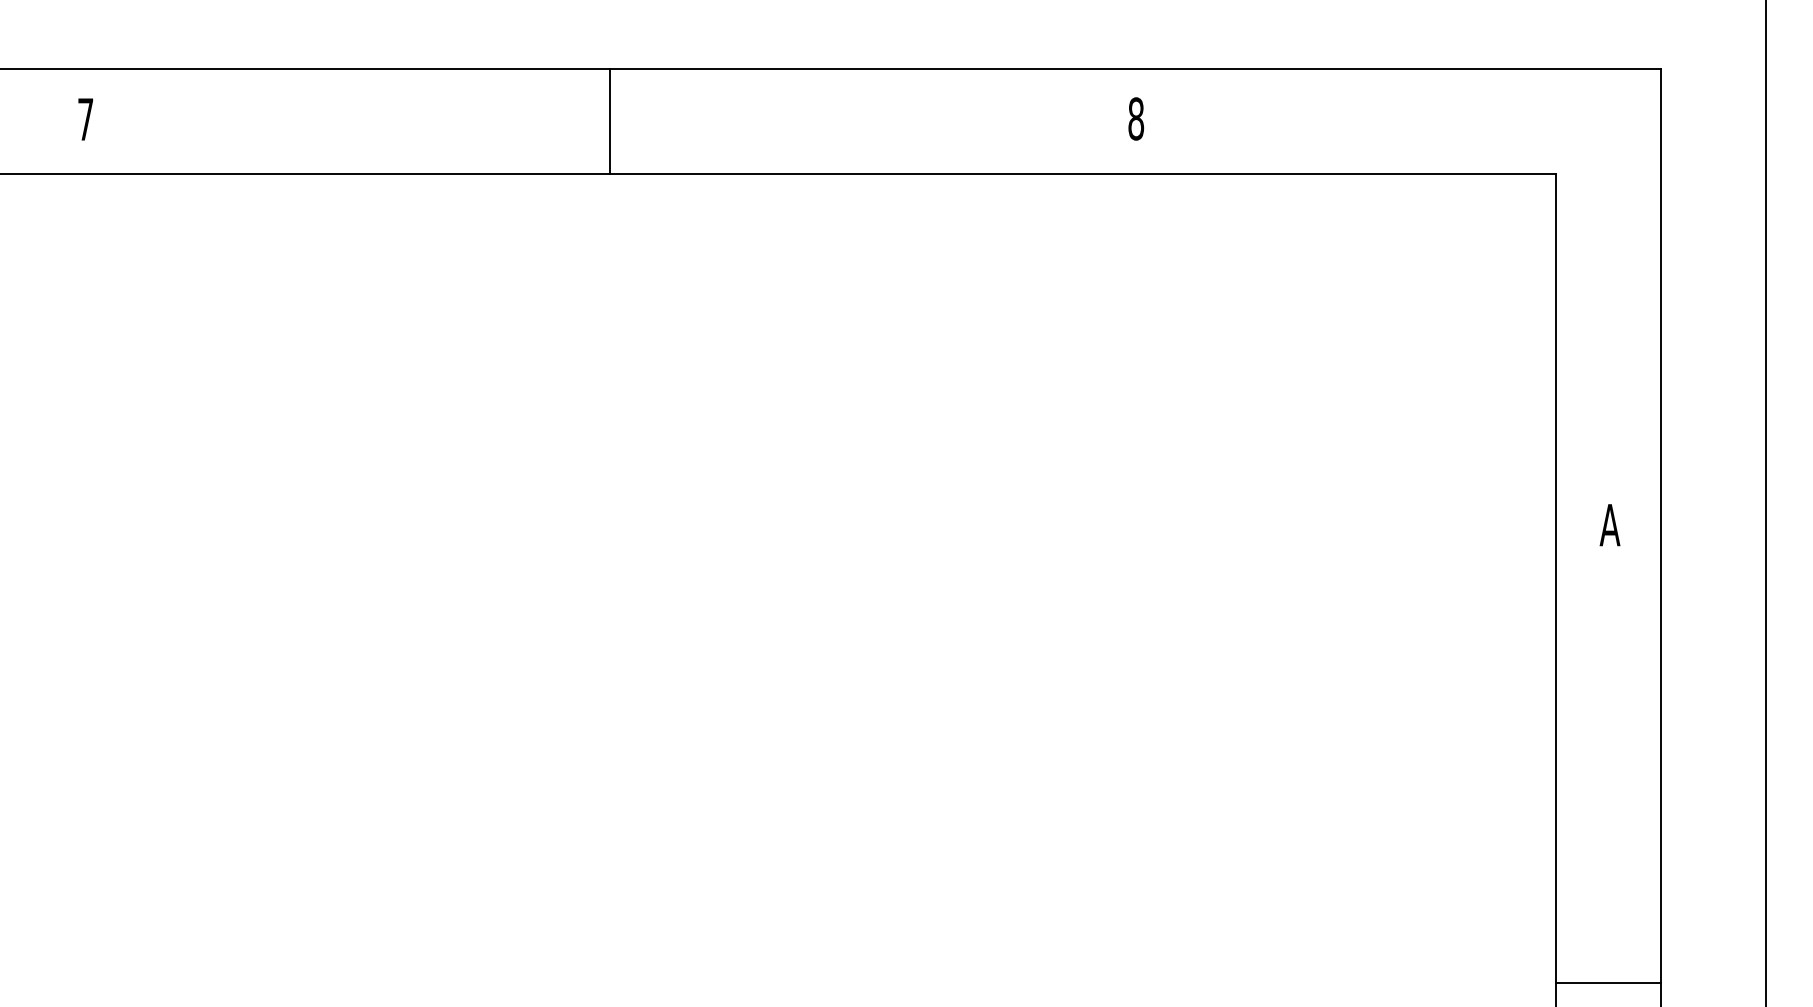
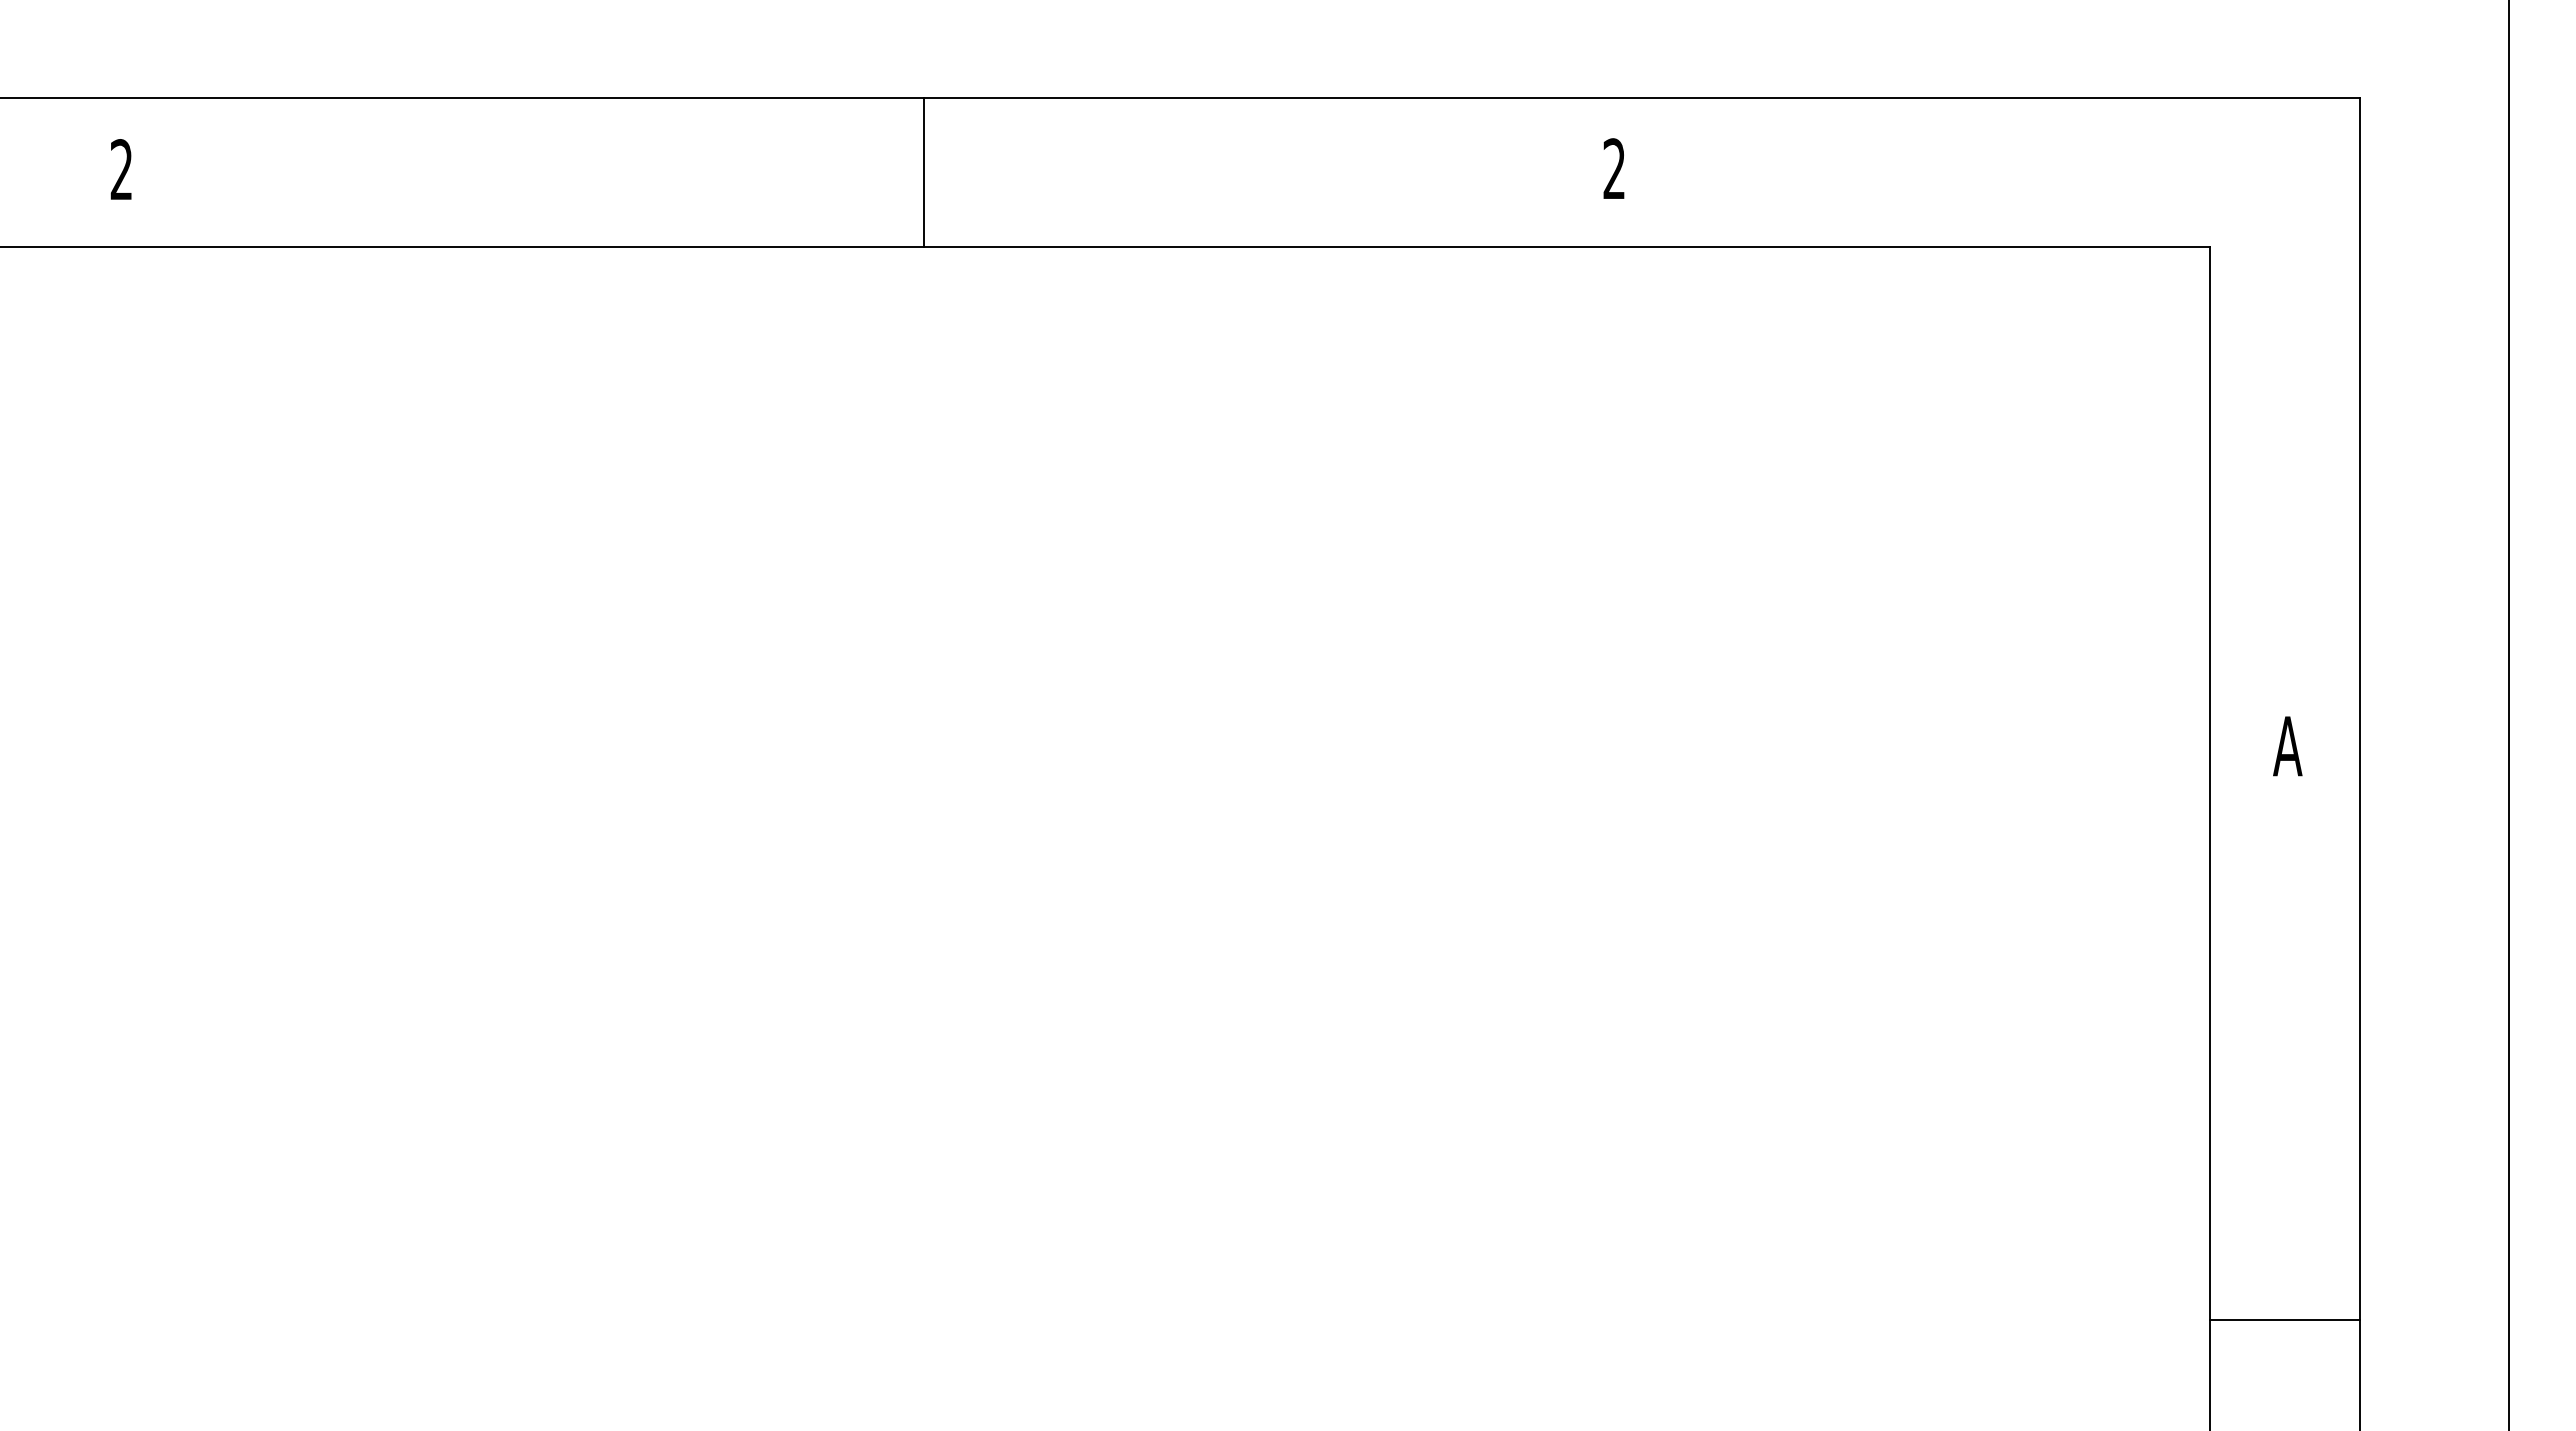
text: (1136, 118) -> (1614, 168), 8 -> 2
text: (85, 119) -> (121, 169), 7 -> 2
line: (610, 121) -> (924, 172), moved
line: (1607, 982) -> (2284, 1320), moved

